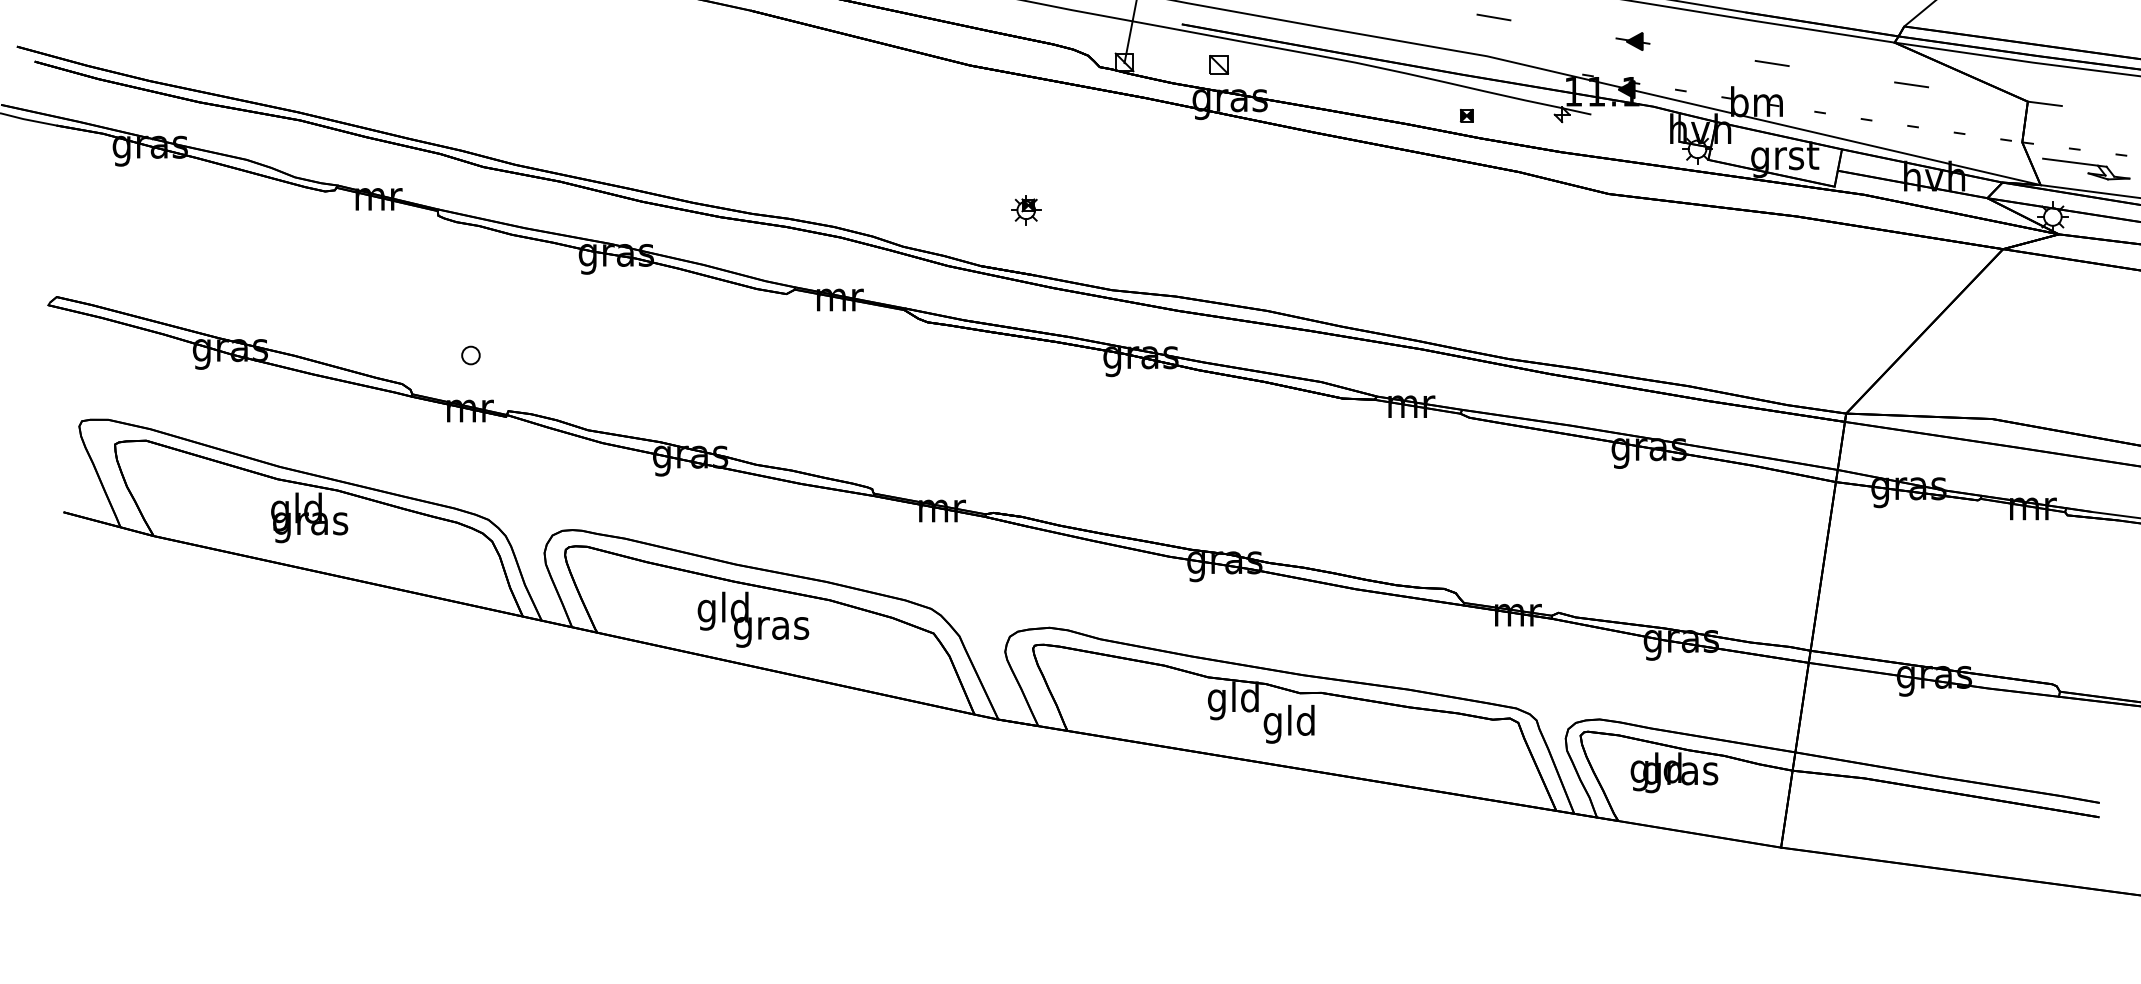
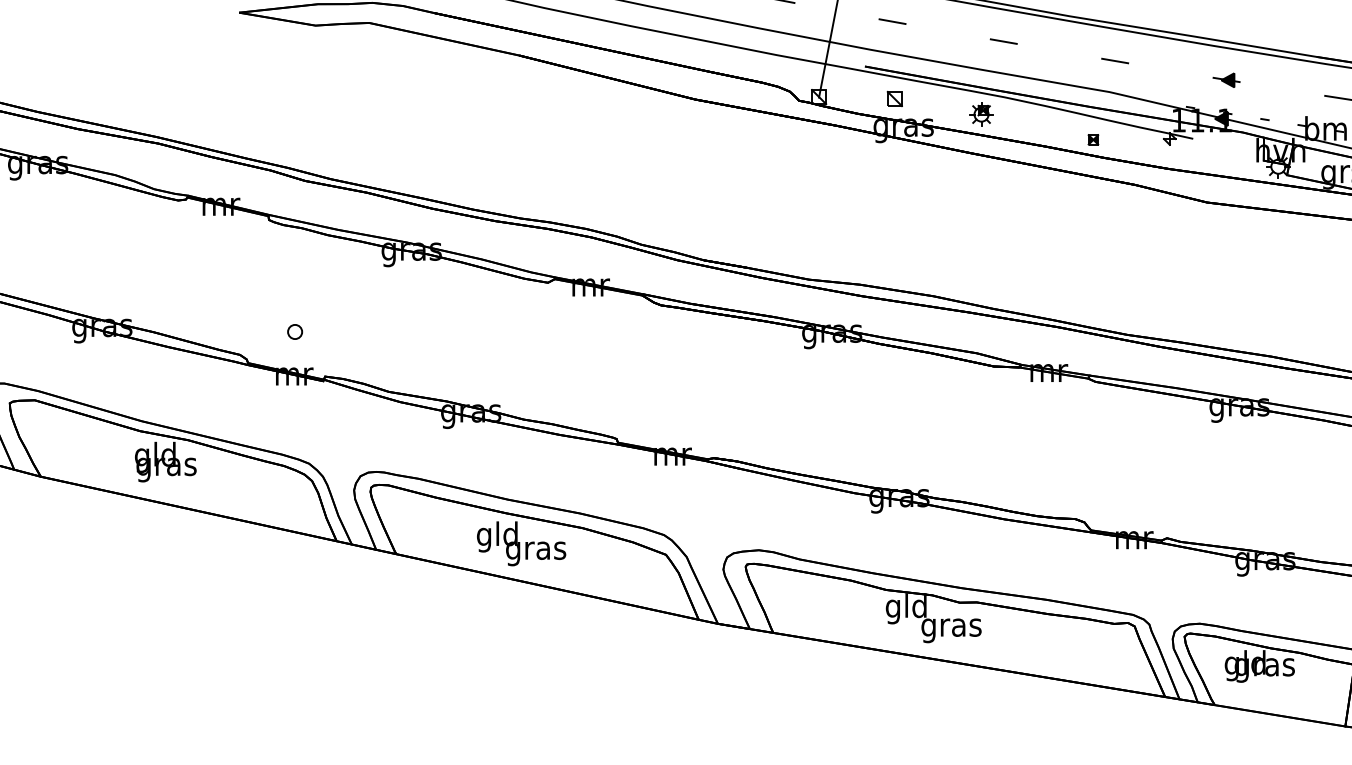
part: (1026, 210) -> (981, 114), moved
text: (1289, 723) -> (951, 626), gld -> gras

